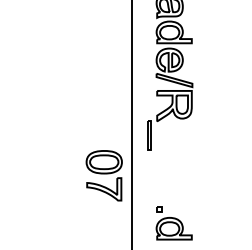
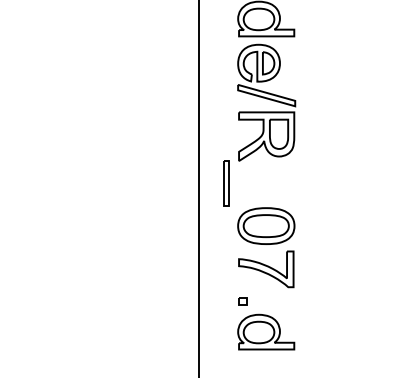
part: (103, 175) -> (265, 247), moved

